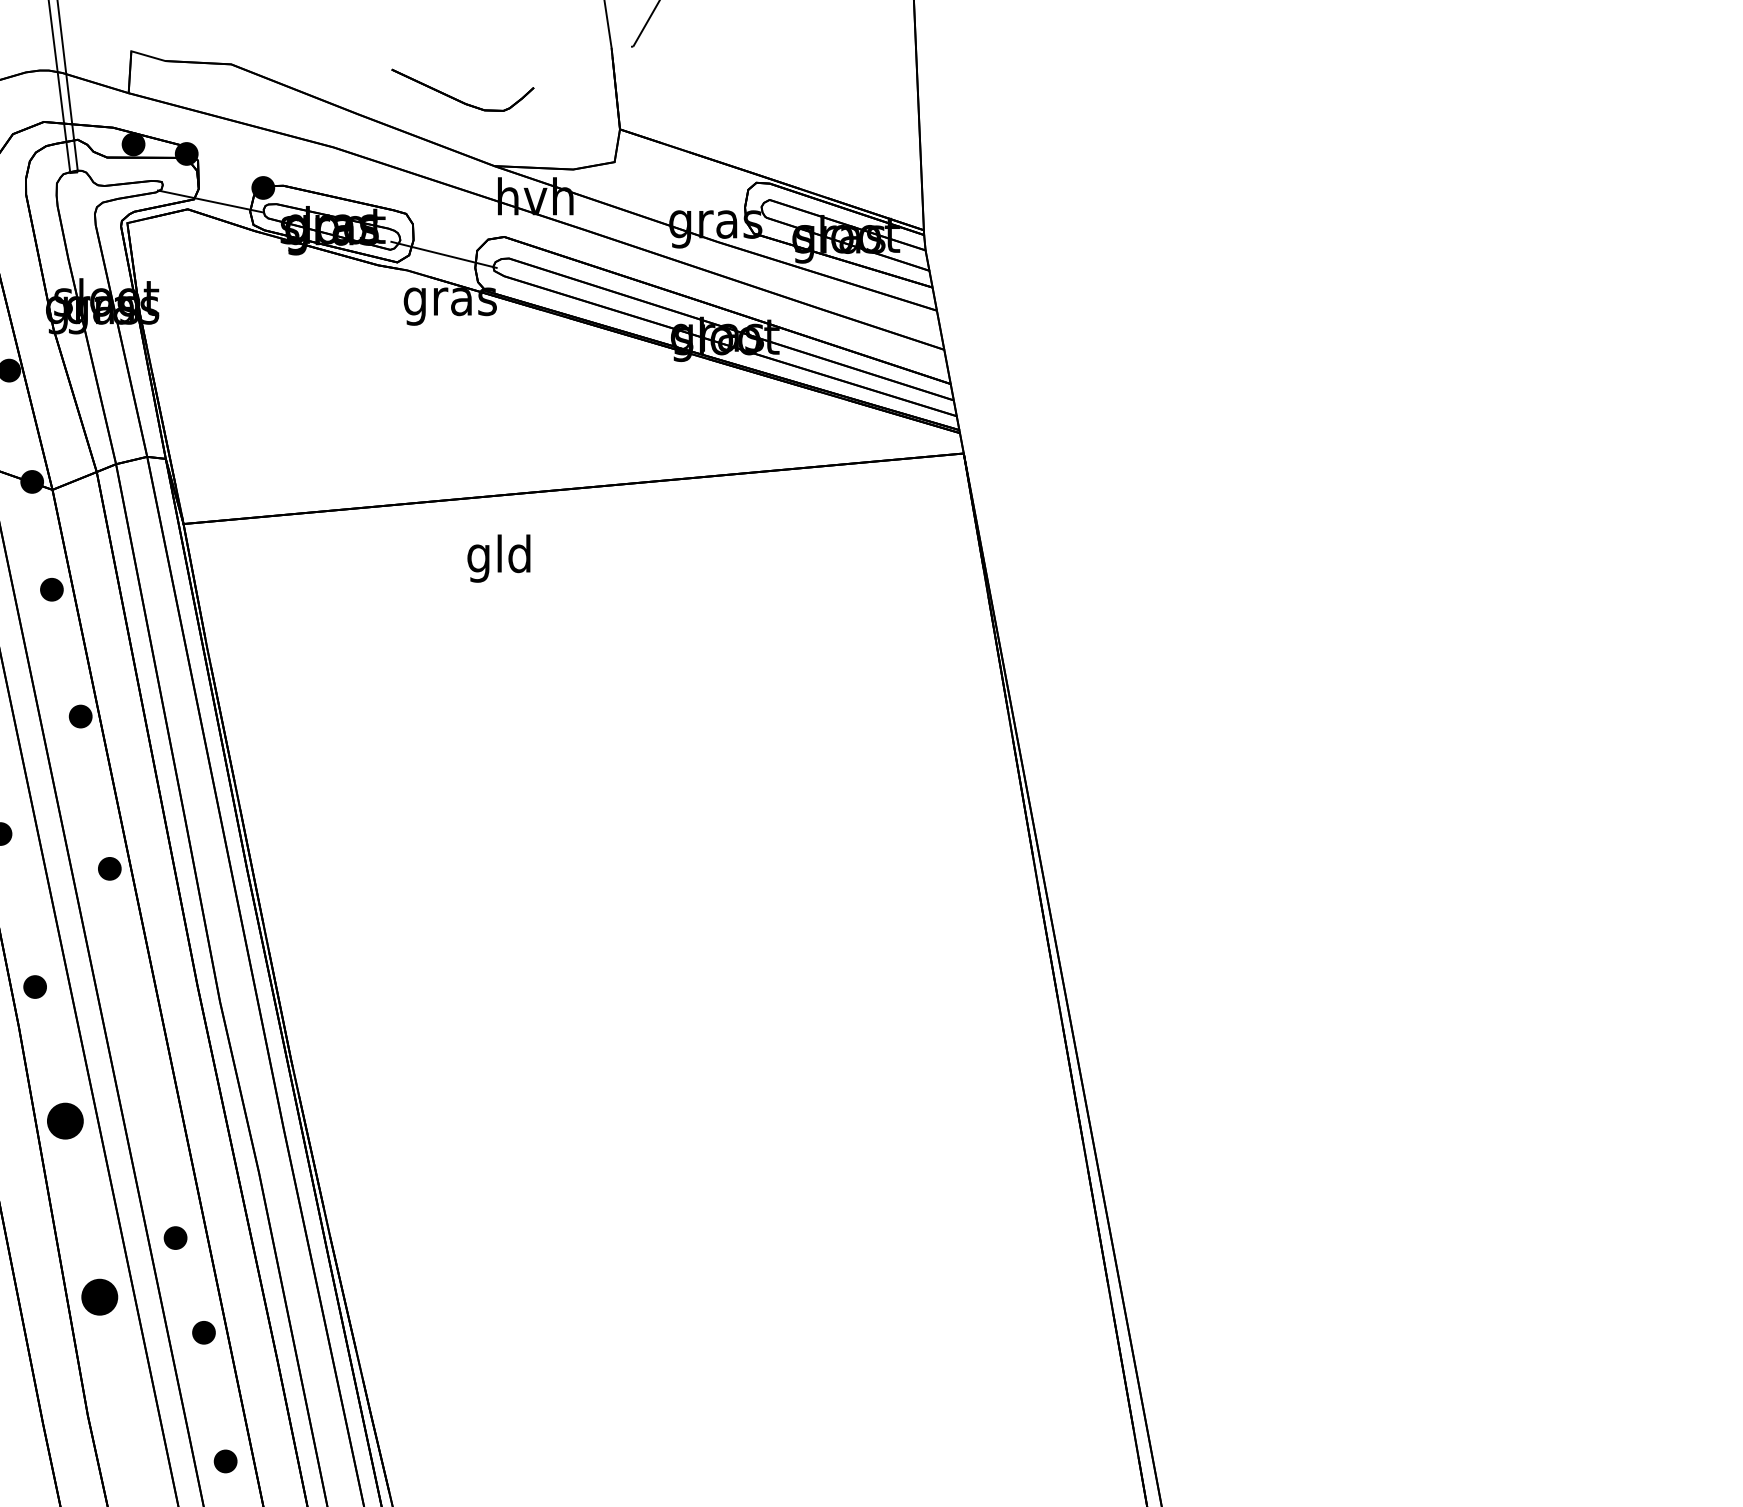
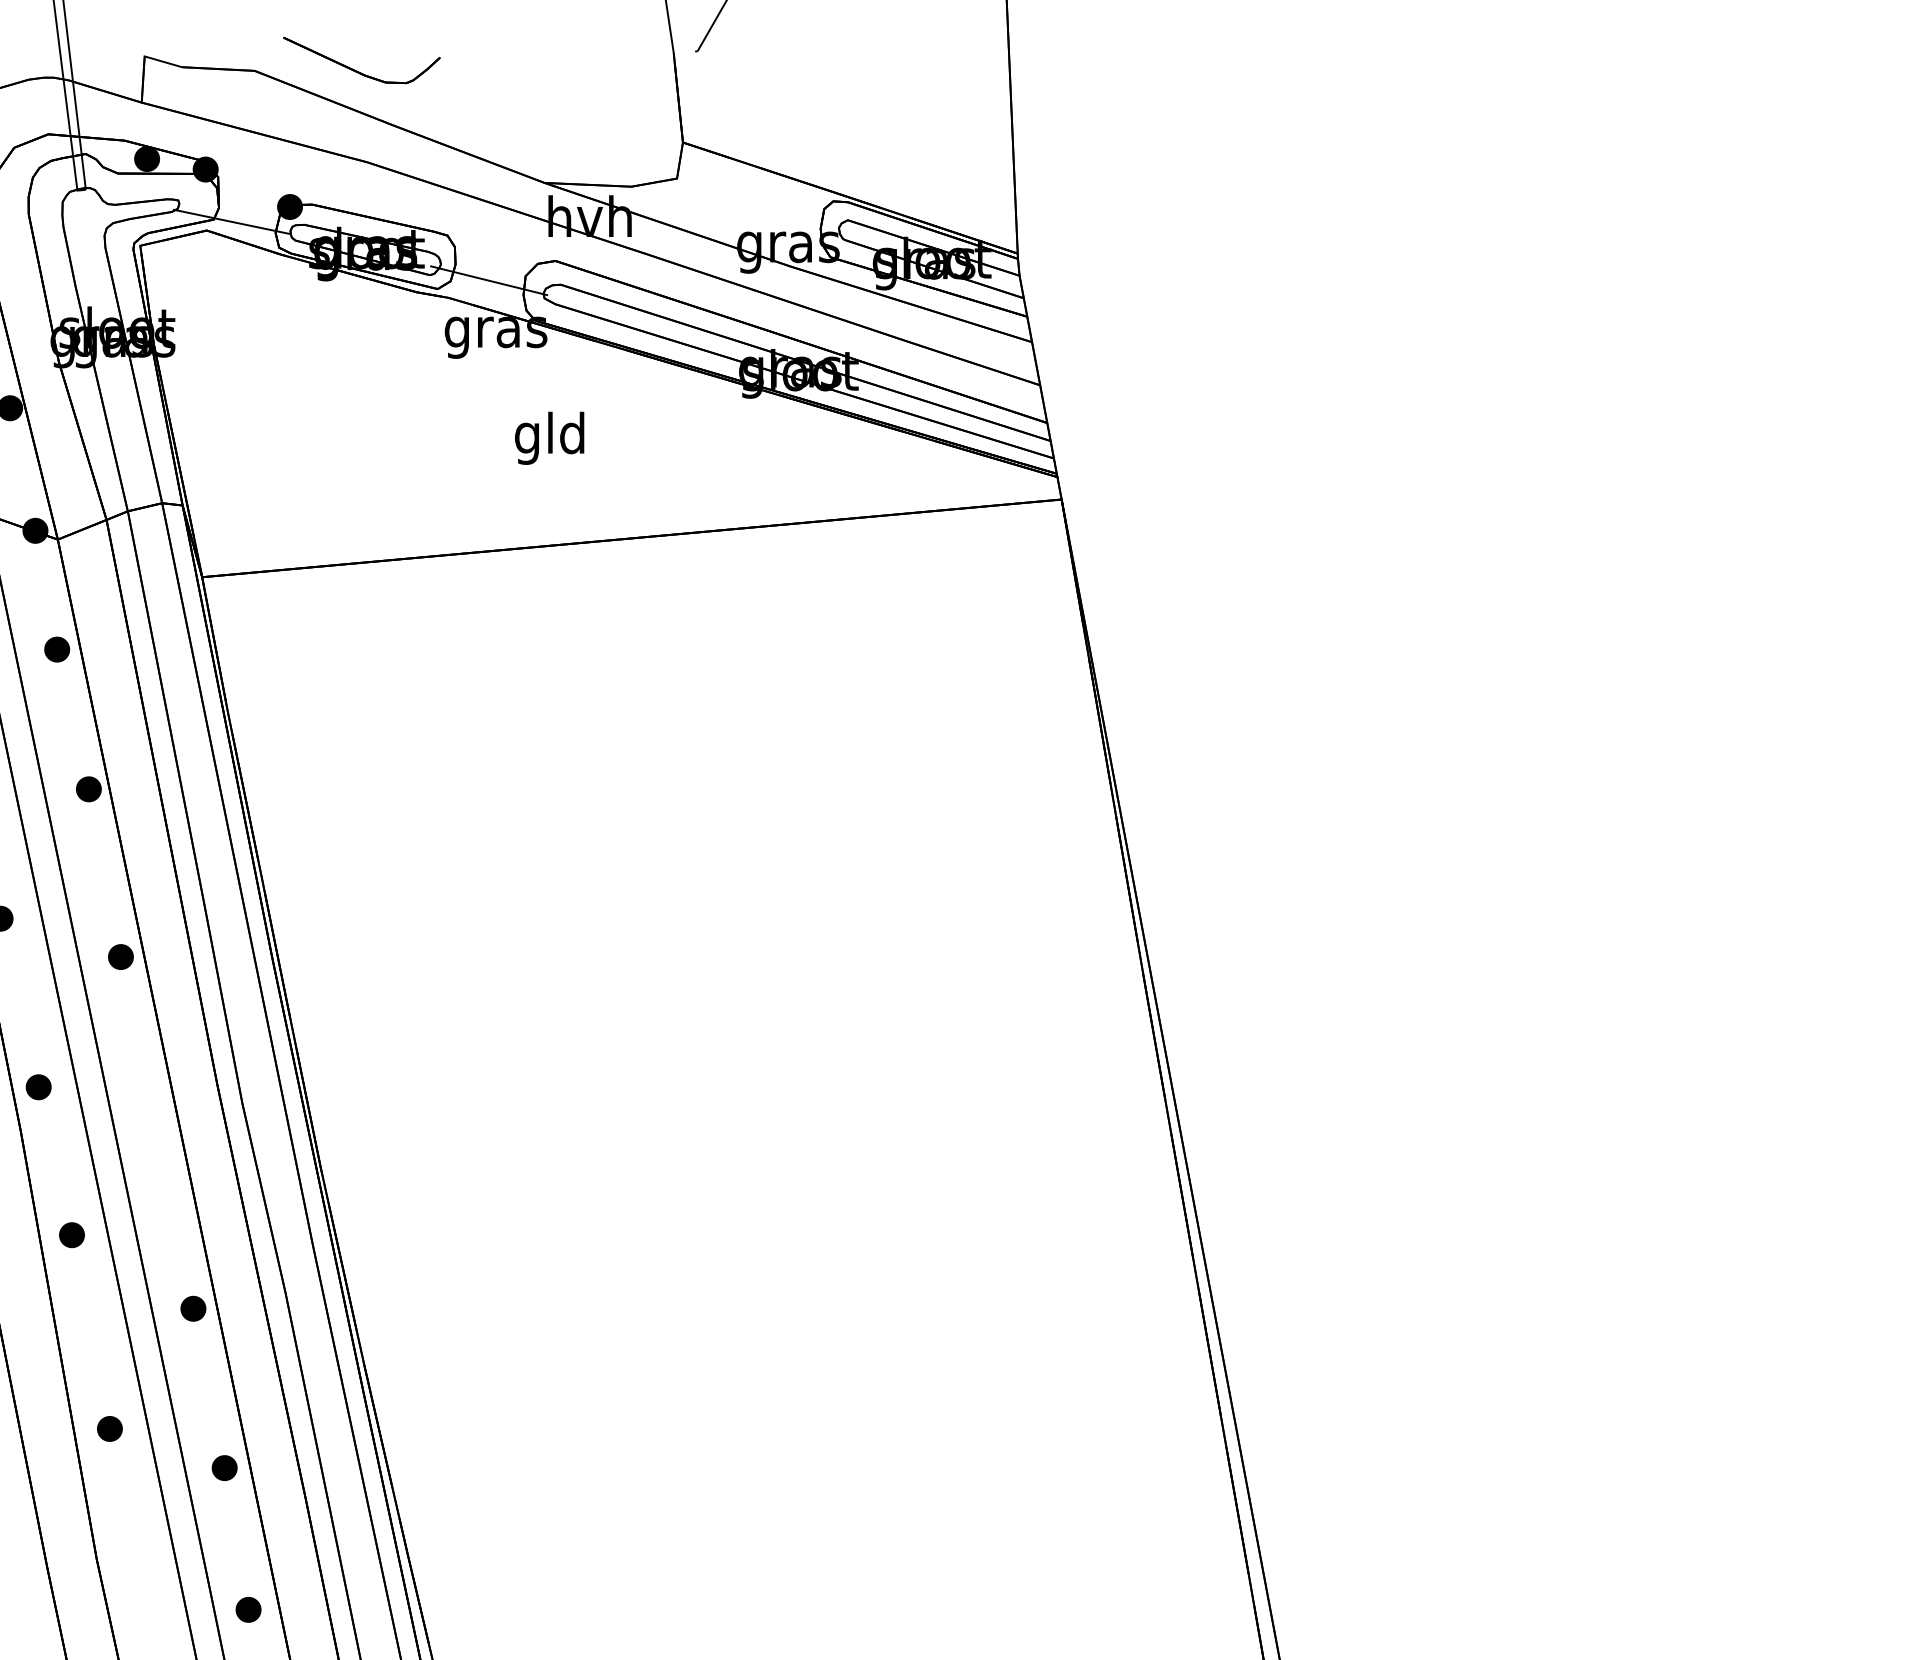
part: (458, 99) -> (357, 70), moved
text: (498, 557) -> (549, 437), moved
part: (64, 1121) -> (71, 1235), size x0.62
part: (175, 1237) -> (193, 1308), moved
part: (99, 1296) -> (109, 1428), size x0.62

